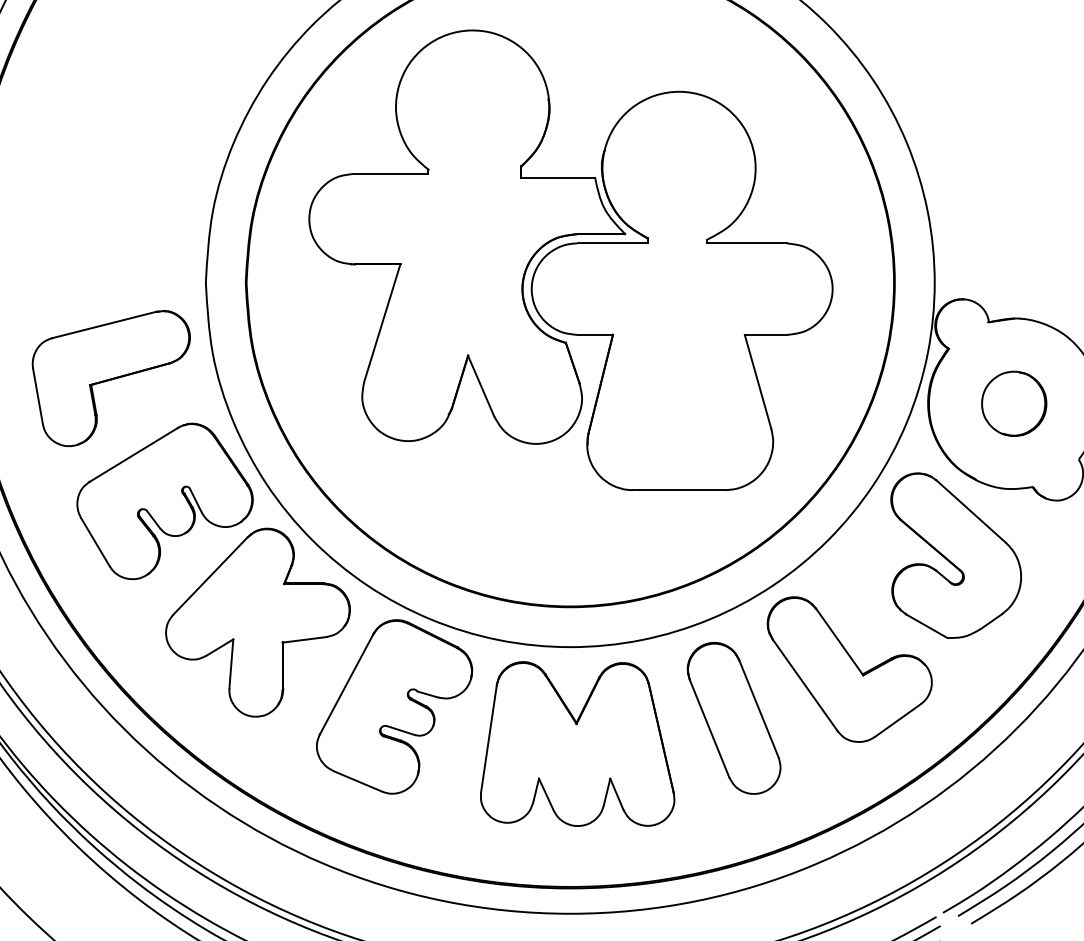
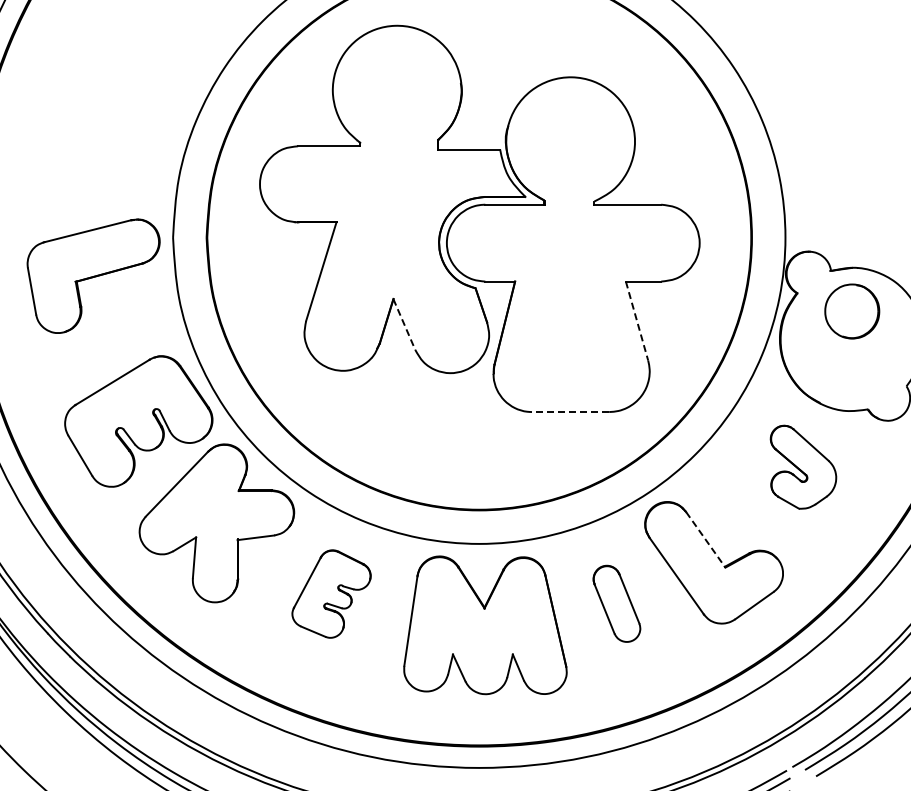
part: (111, 377) -> (93, 275), moved
line: (758, 382) -> (637, 321), solid -> dashed
line: (481, 385) -> (404, 324), solid -> dashed
part: (1014, 403) -> (852, 311), moved
line: (678, 490) -> (570, 412), solid -> dashed
part: (956, 556) -> (803, 467), size x0.6
line: (840, 643) -> (706, 540), solid -> dashed
part: (394, 706) -> (331, 593), size x0.6
part: (733, 718) -> (616, 603), size x0.6

